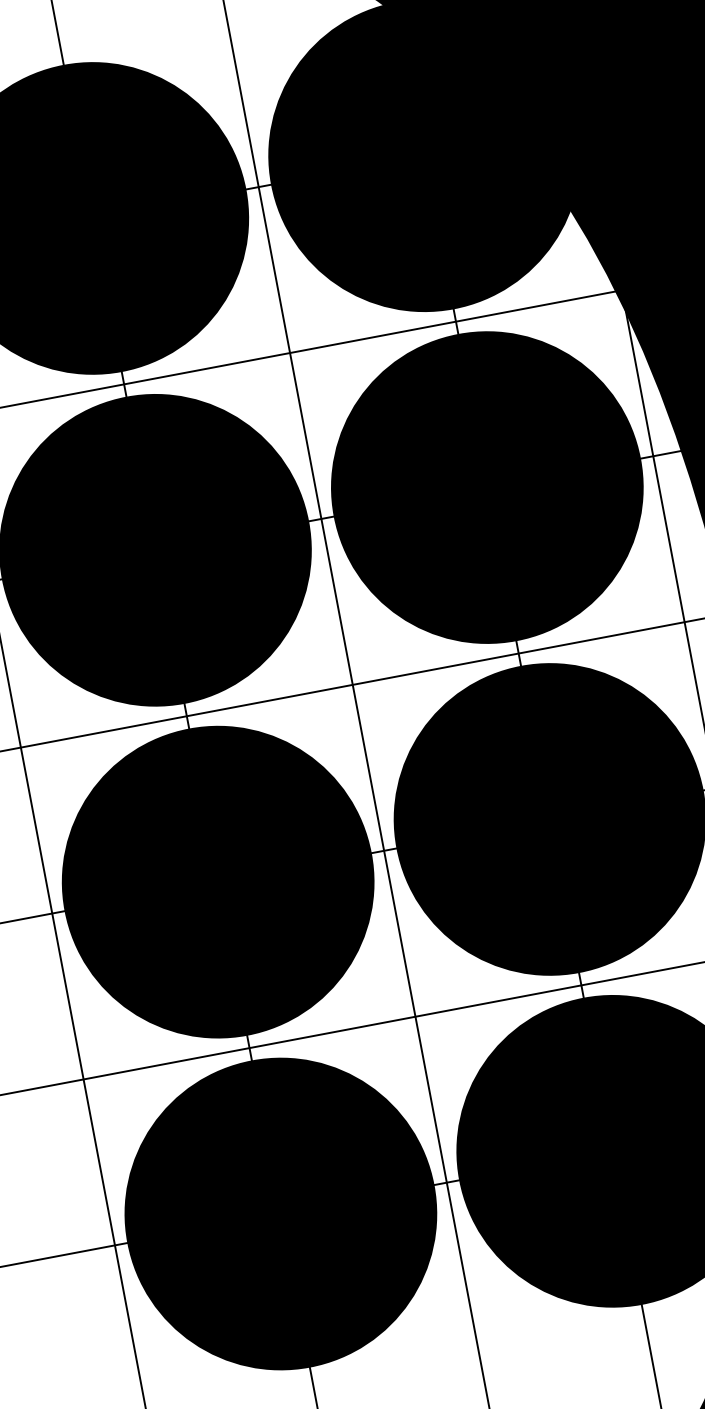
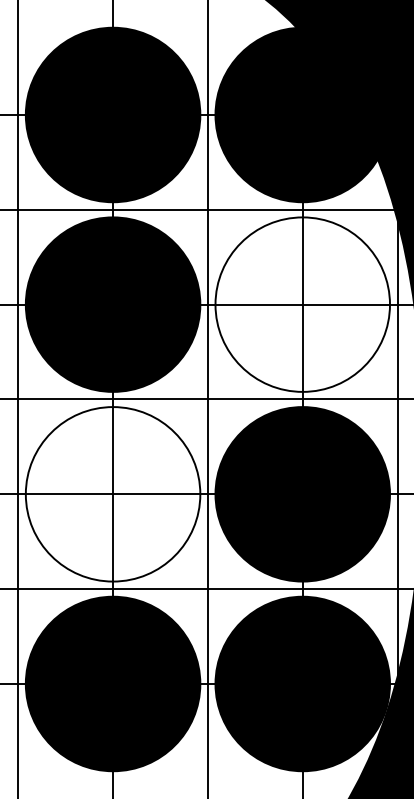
fill: (486, 487) -> (302, 304), removed
fill: (217, 882) -> (112, 494), removed

